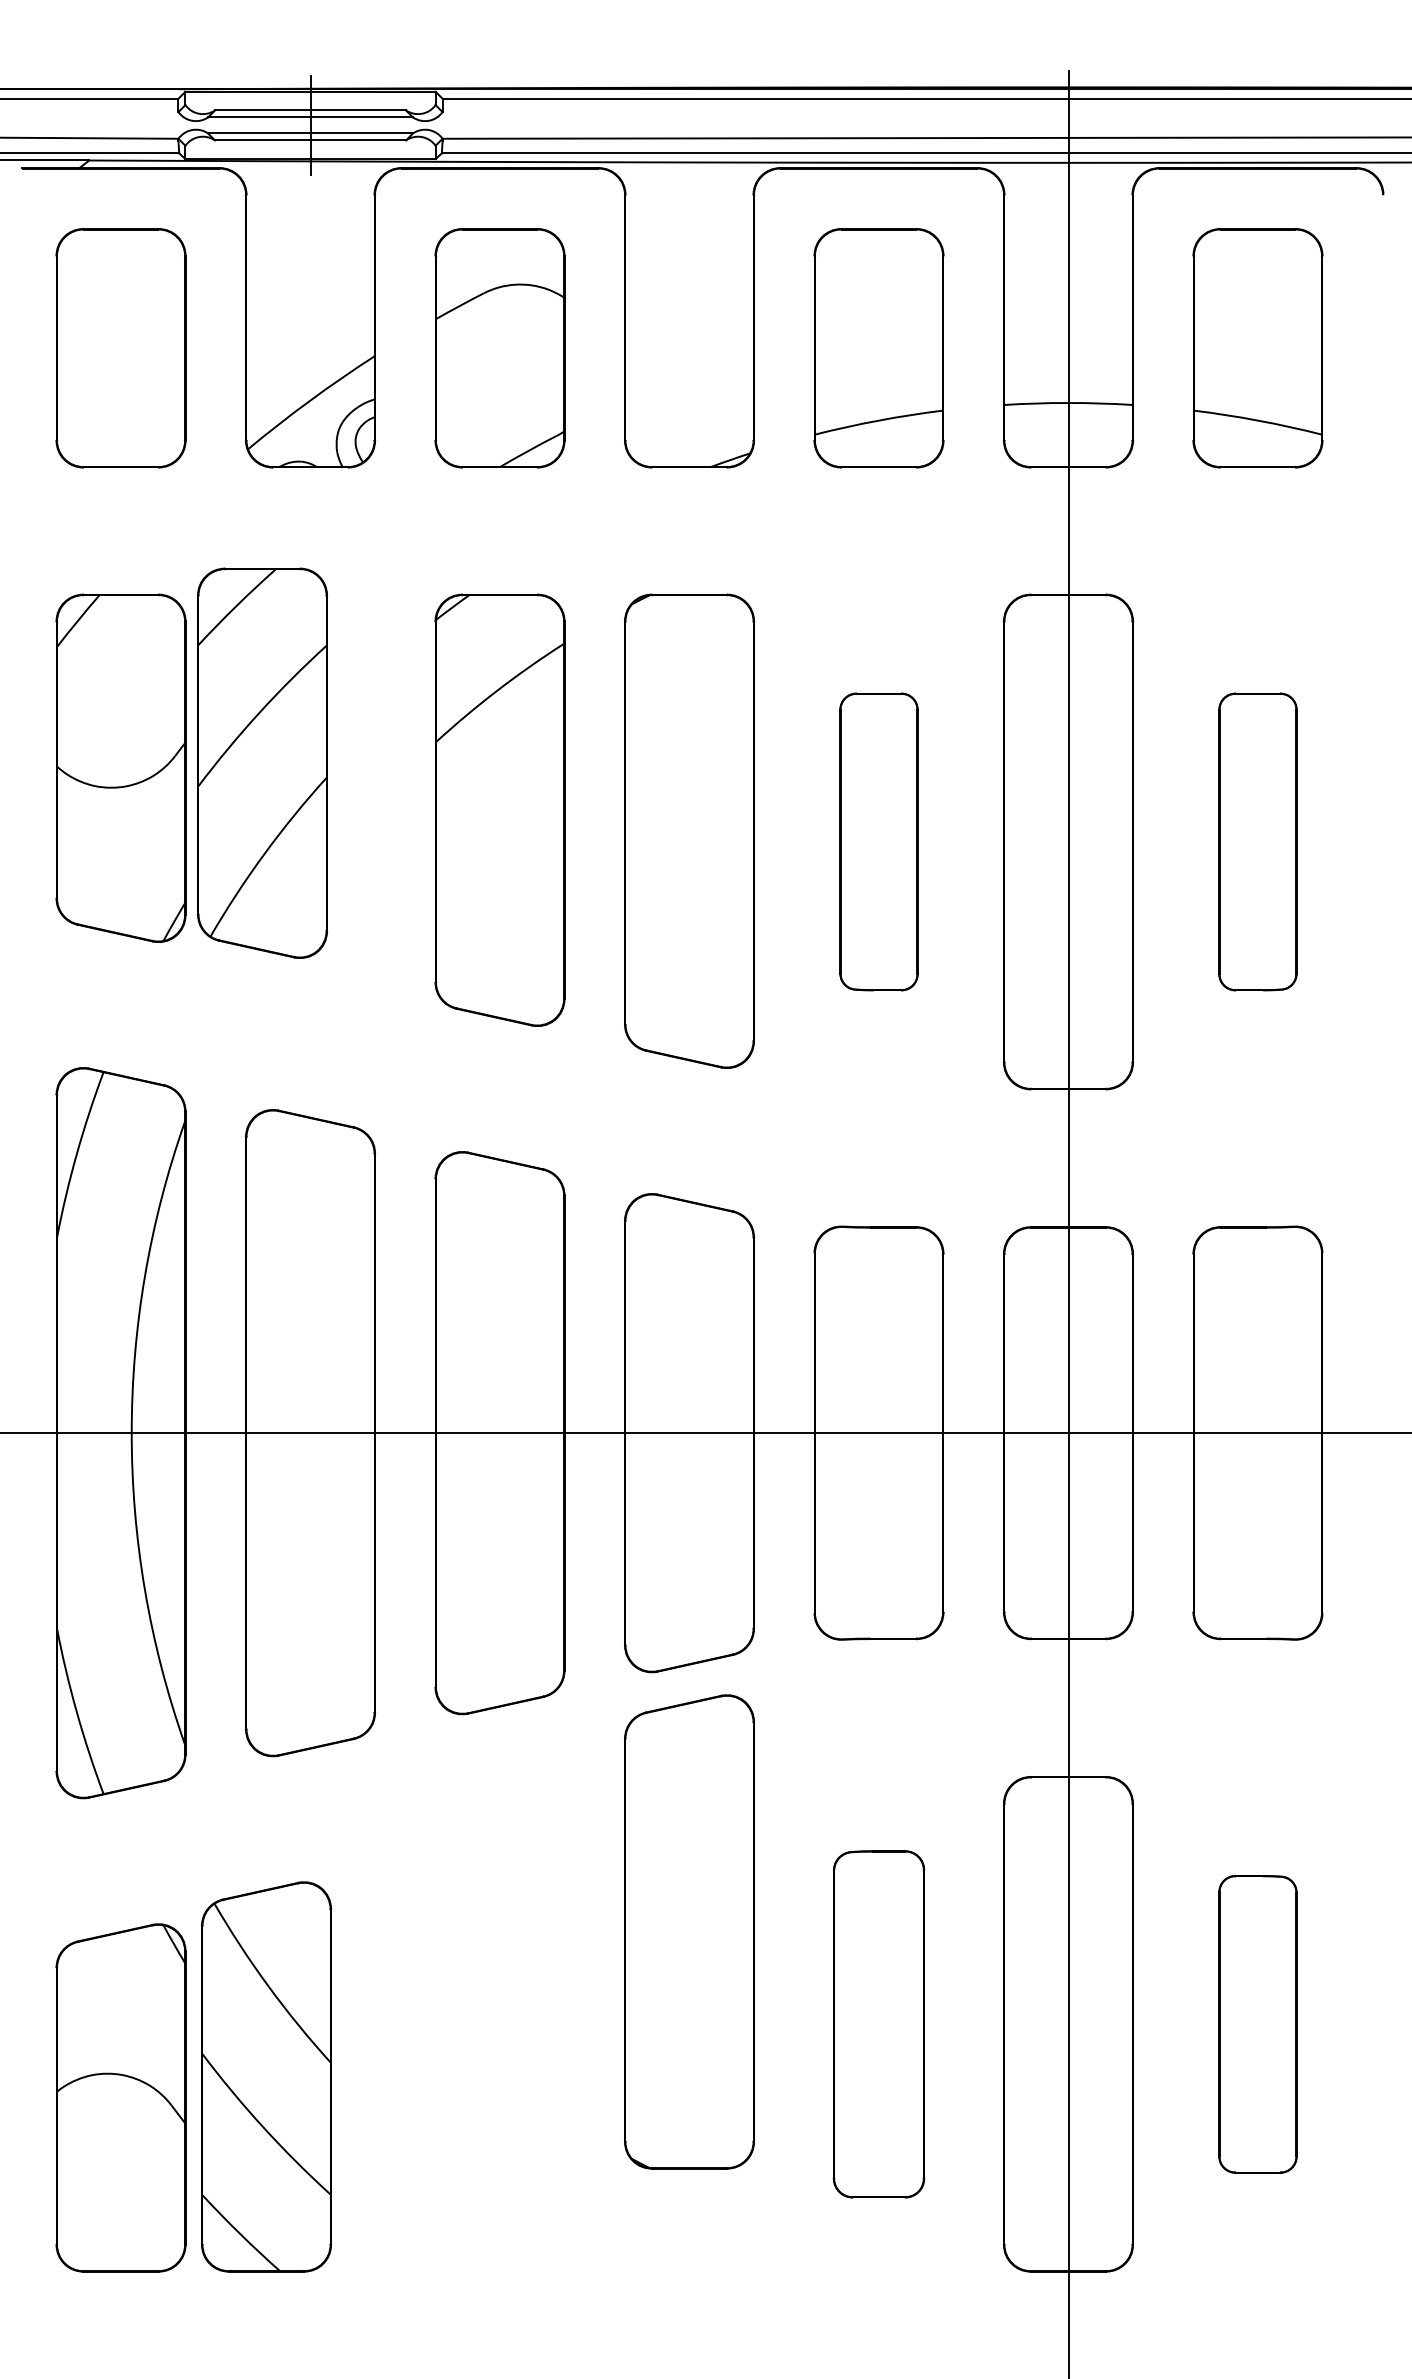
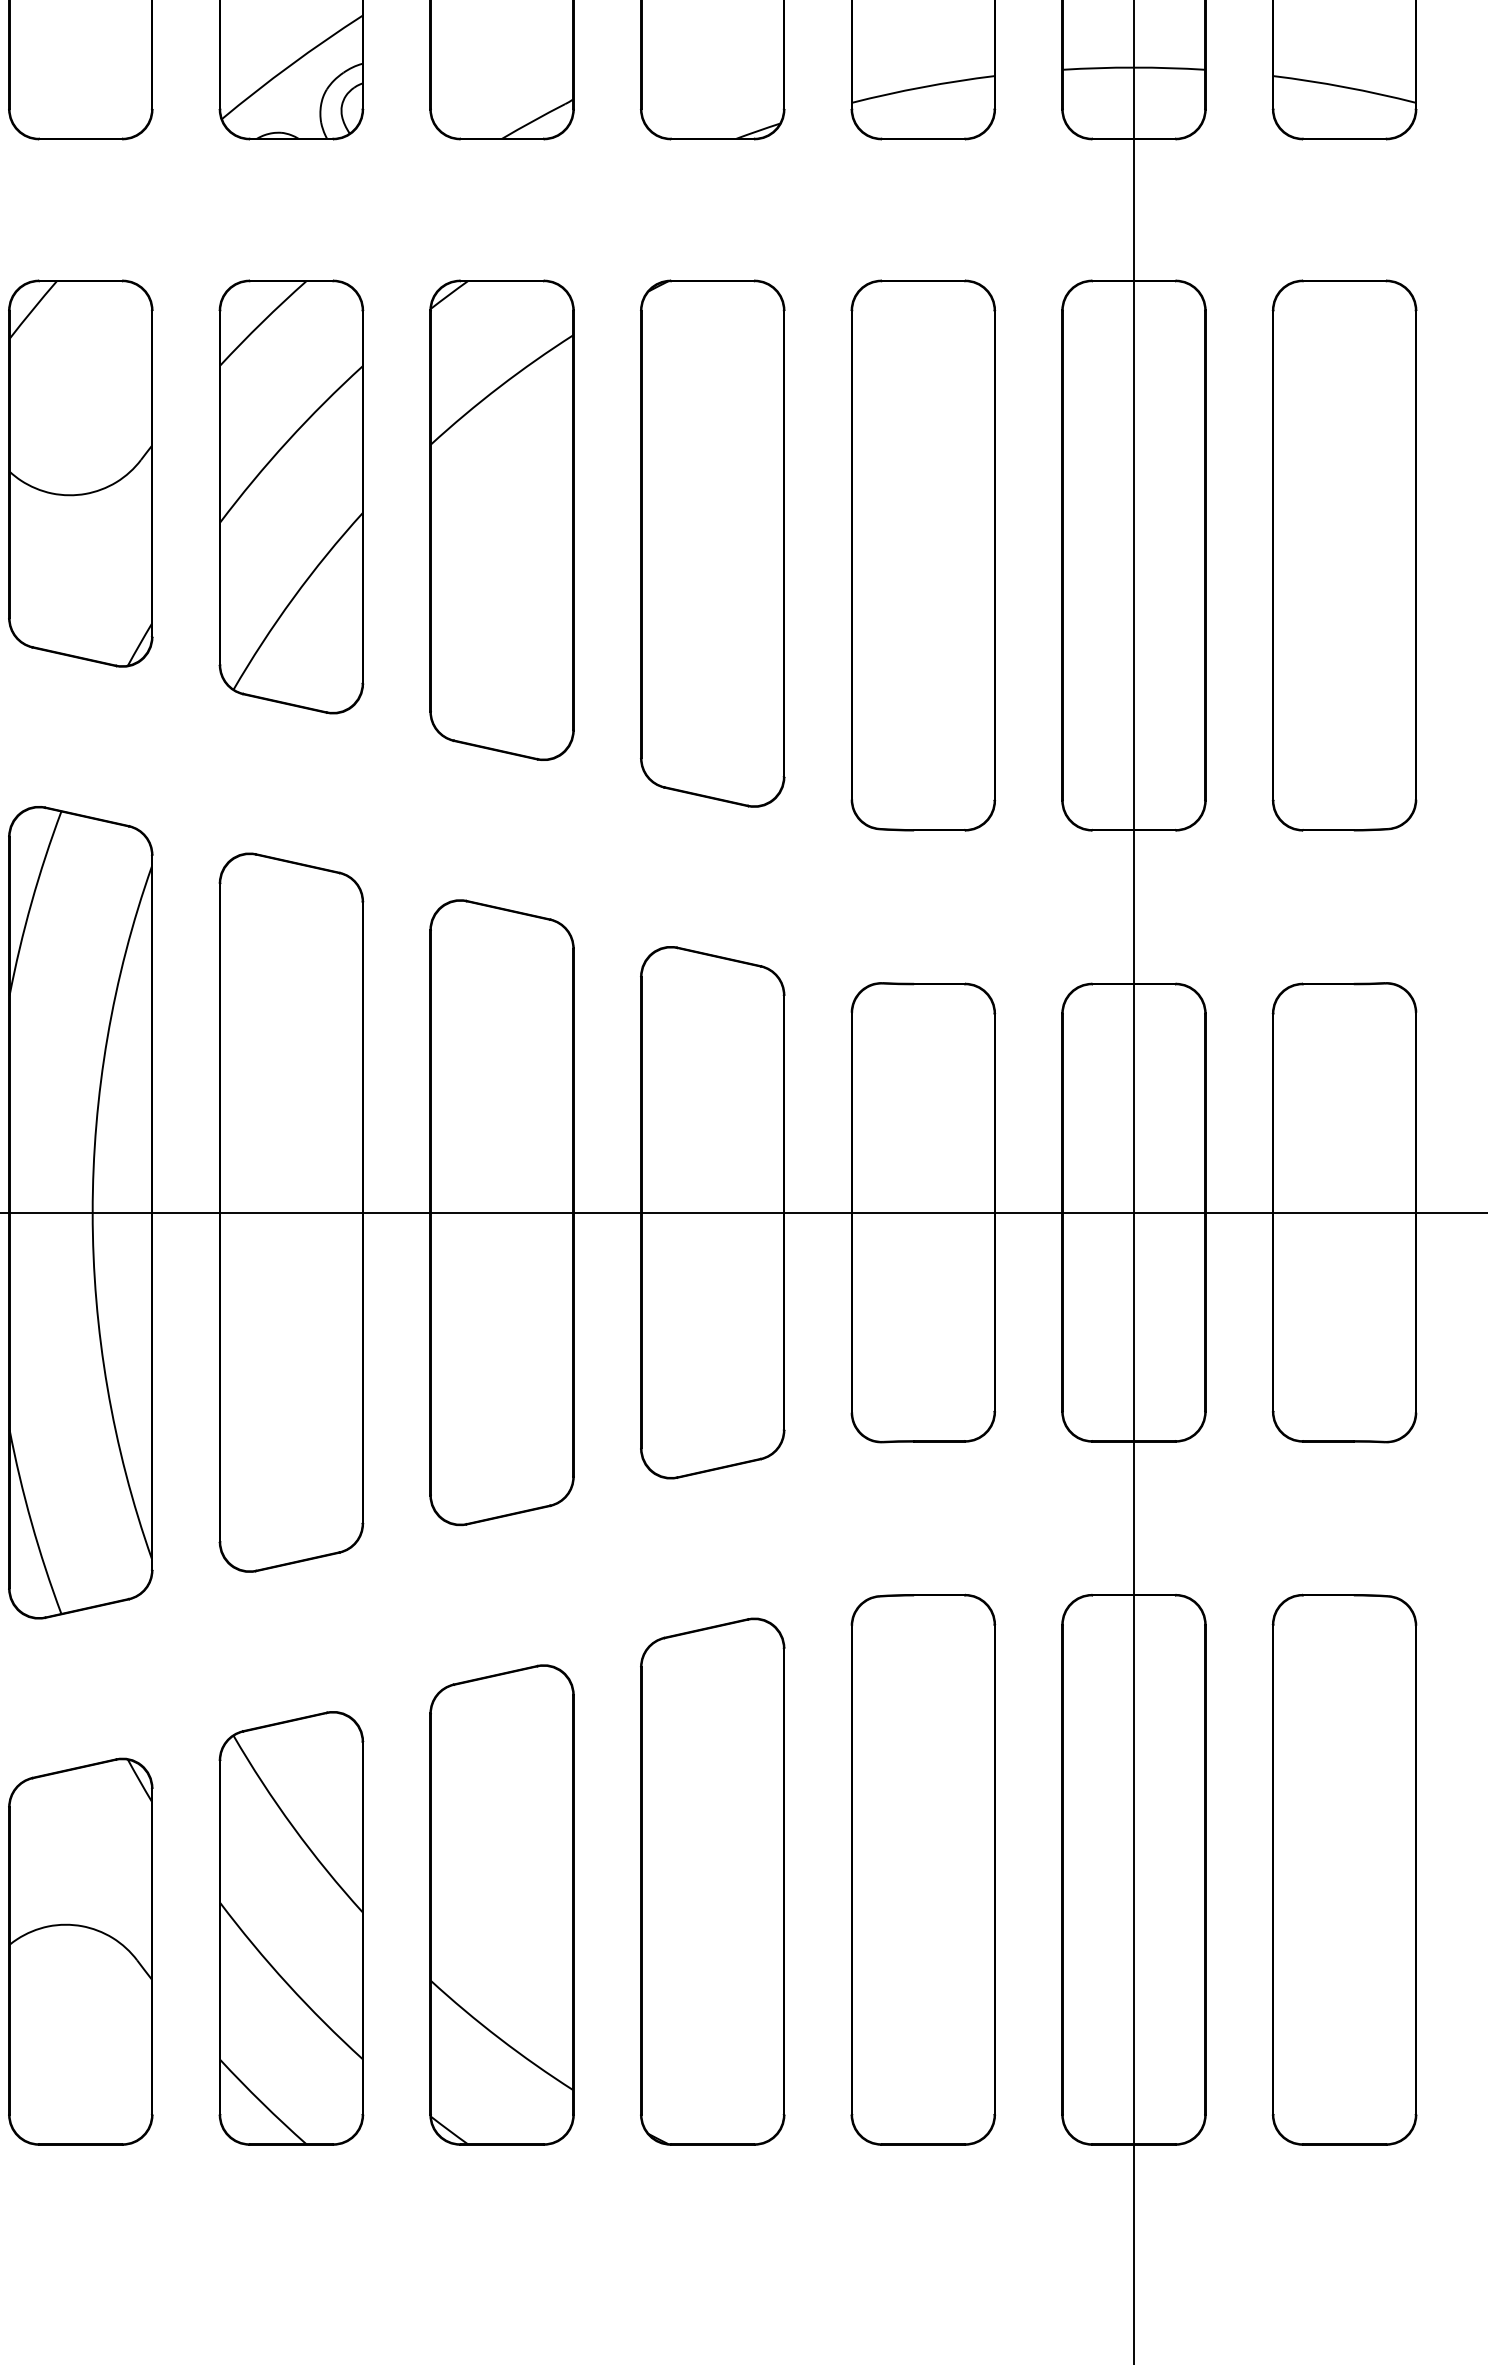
part: (262, 762) -> (291, 496), moved
part: (878, 841) -> (922, 555), size x1.67
part: (1257, 841) -> (1344, 555), size x1.67
part: (689, 1931) -> (712, 1881), moved
part: (878, 2024) -> (922, 1870), size x1.43
part: (1257, 2024) -> (1344, 1870), size x1.67
part: (499, 2055) -> (501, 1904), added
part: (266, 2076) -> (291, 1927), moved

